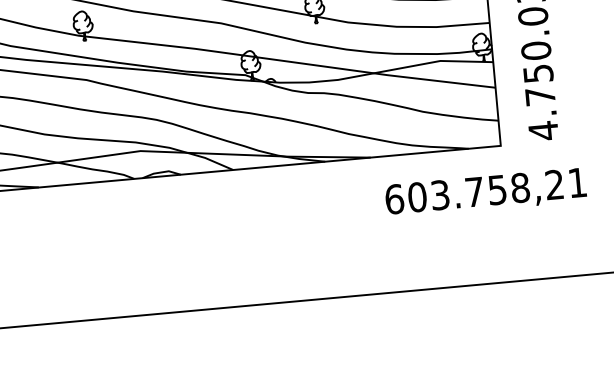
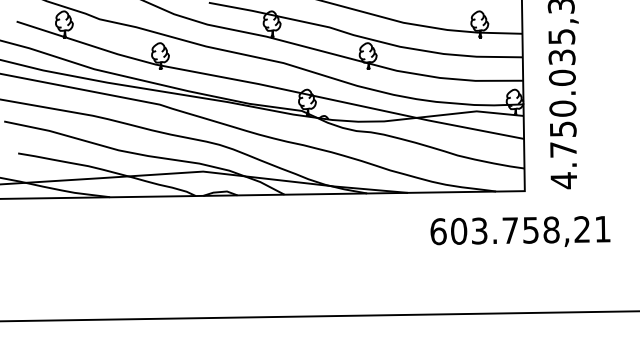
text: (485, 192) -> (520, 231), moved

